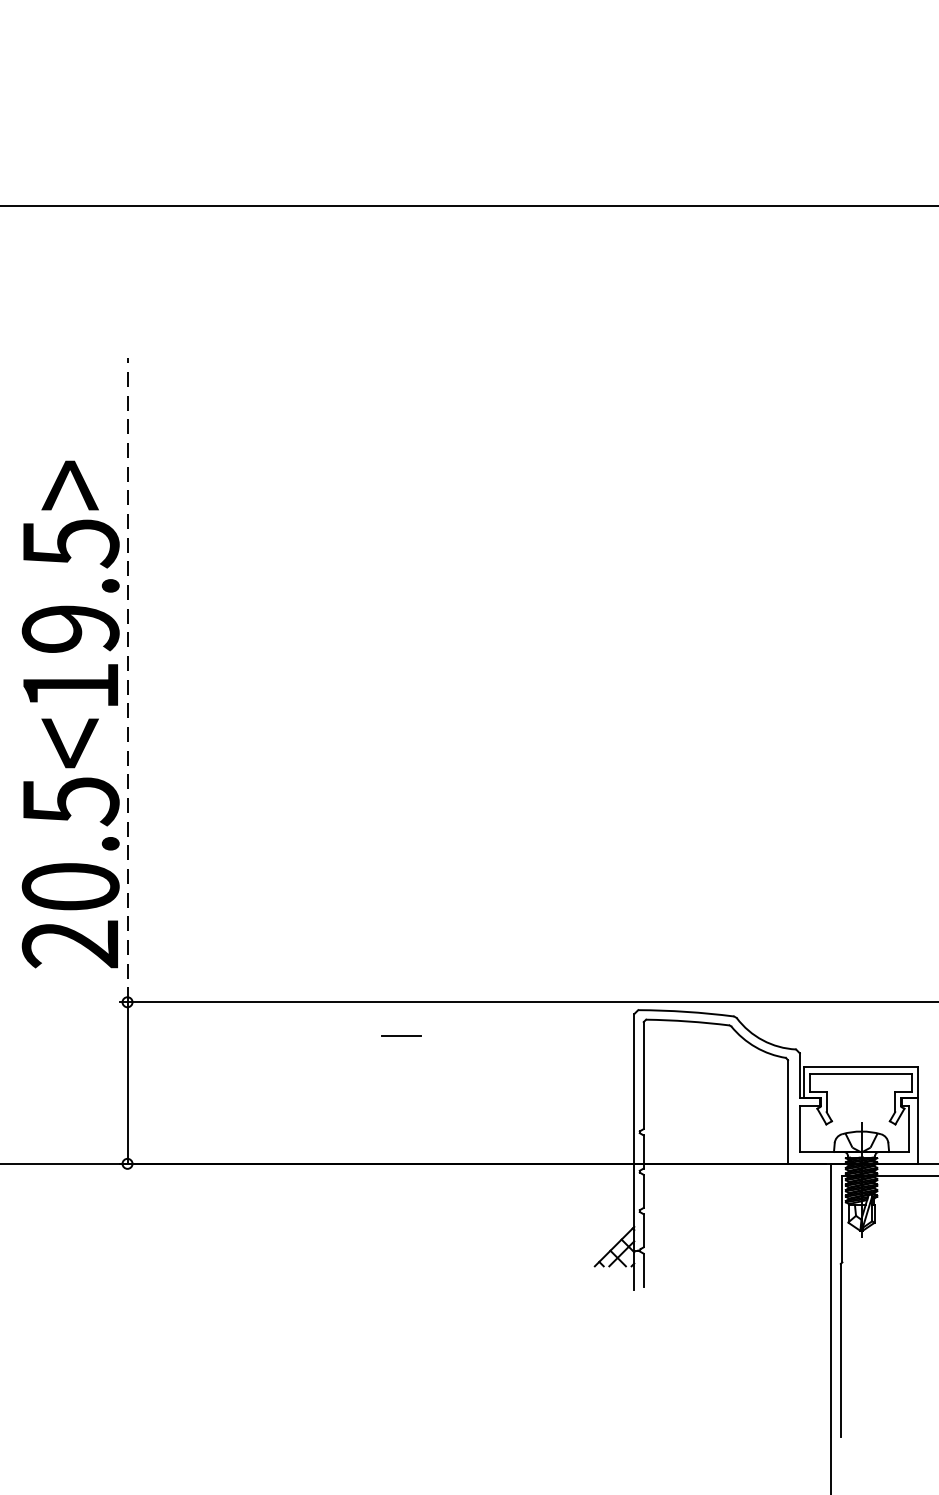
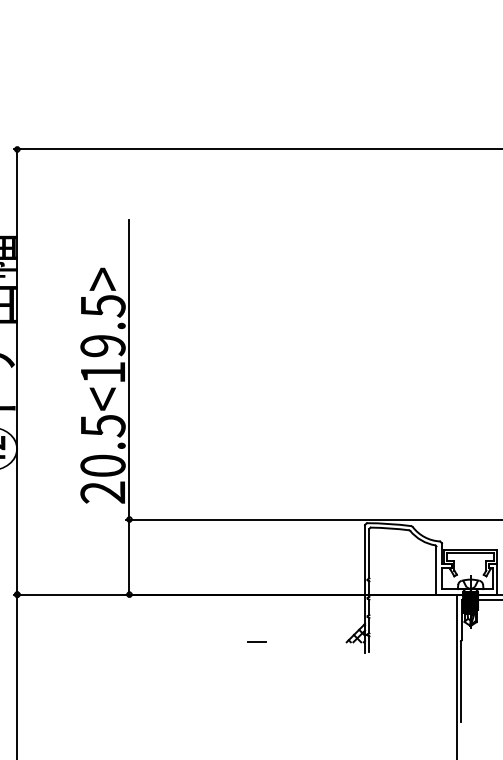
line: (127, 679) -> (129, 369), dashed -> solid
line: (400, 1034) -> (256, 641), moved

